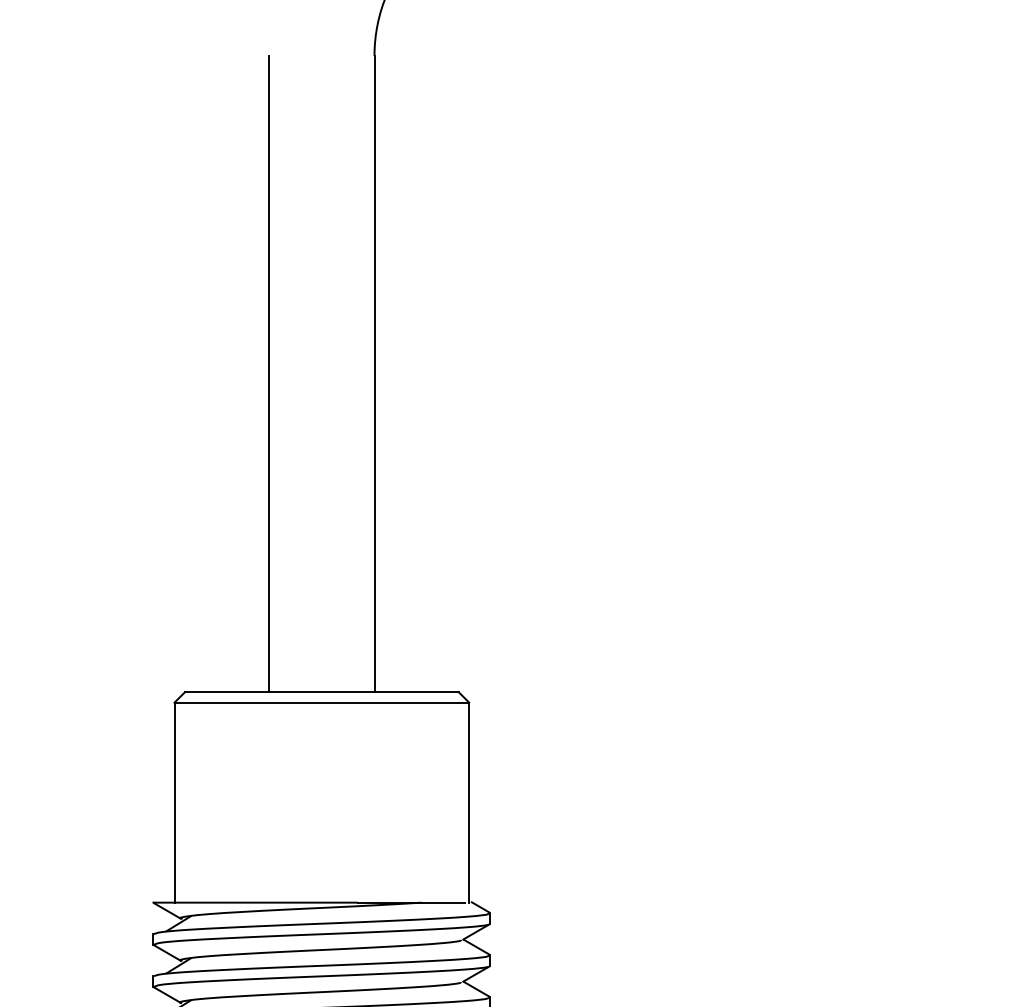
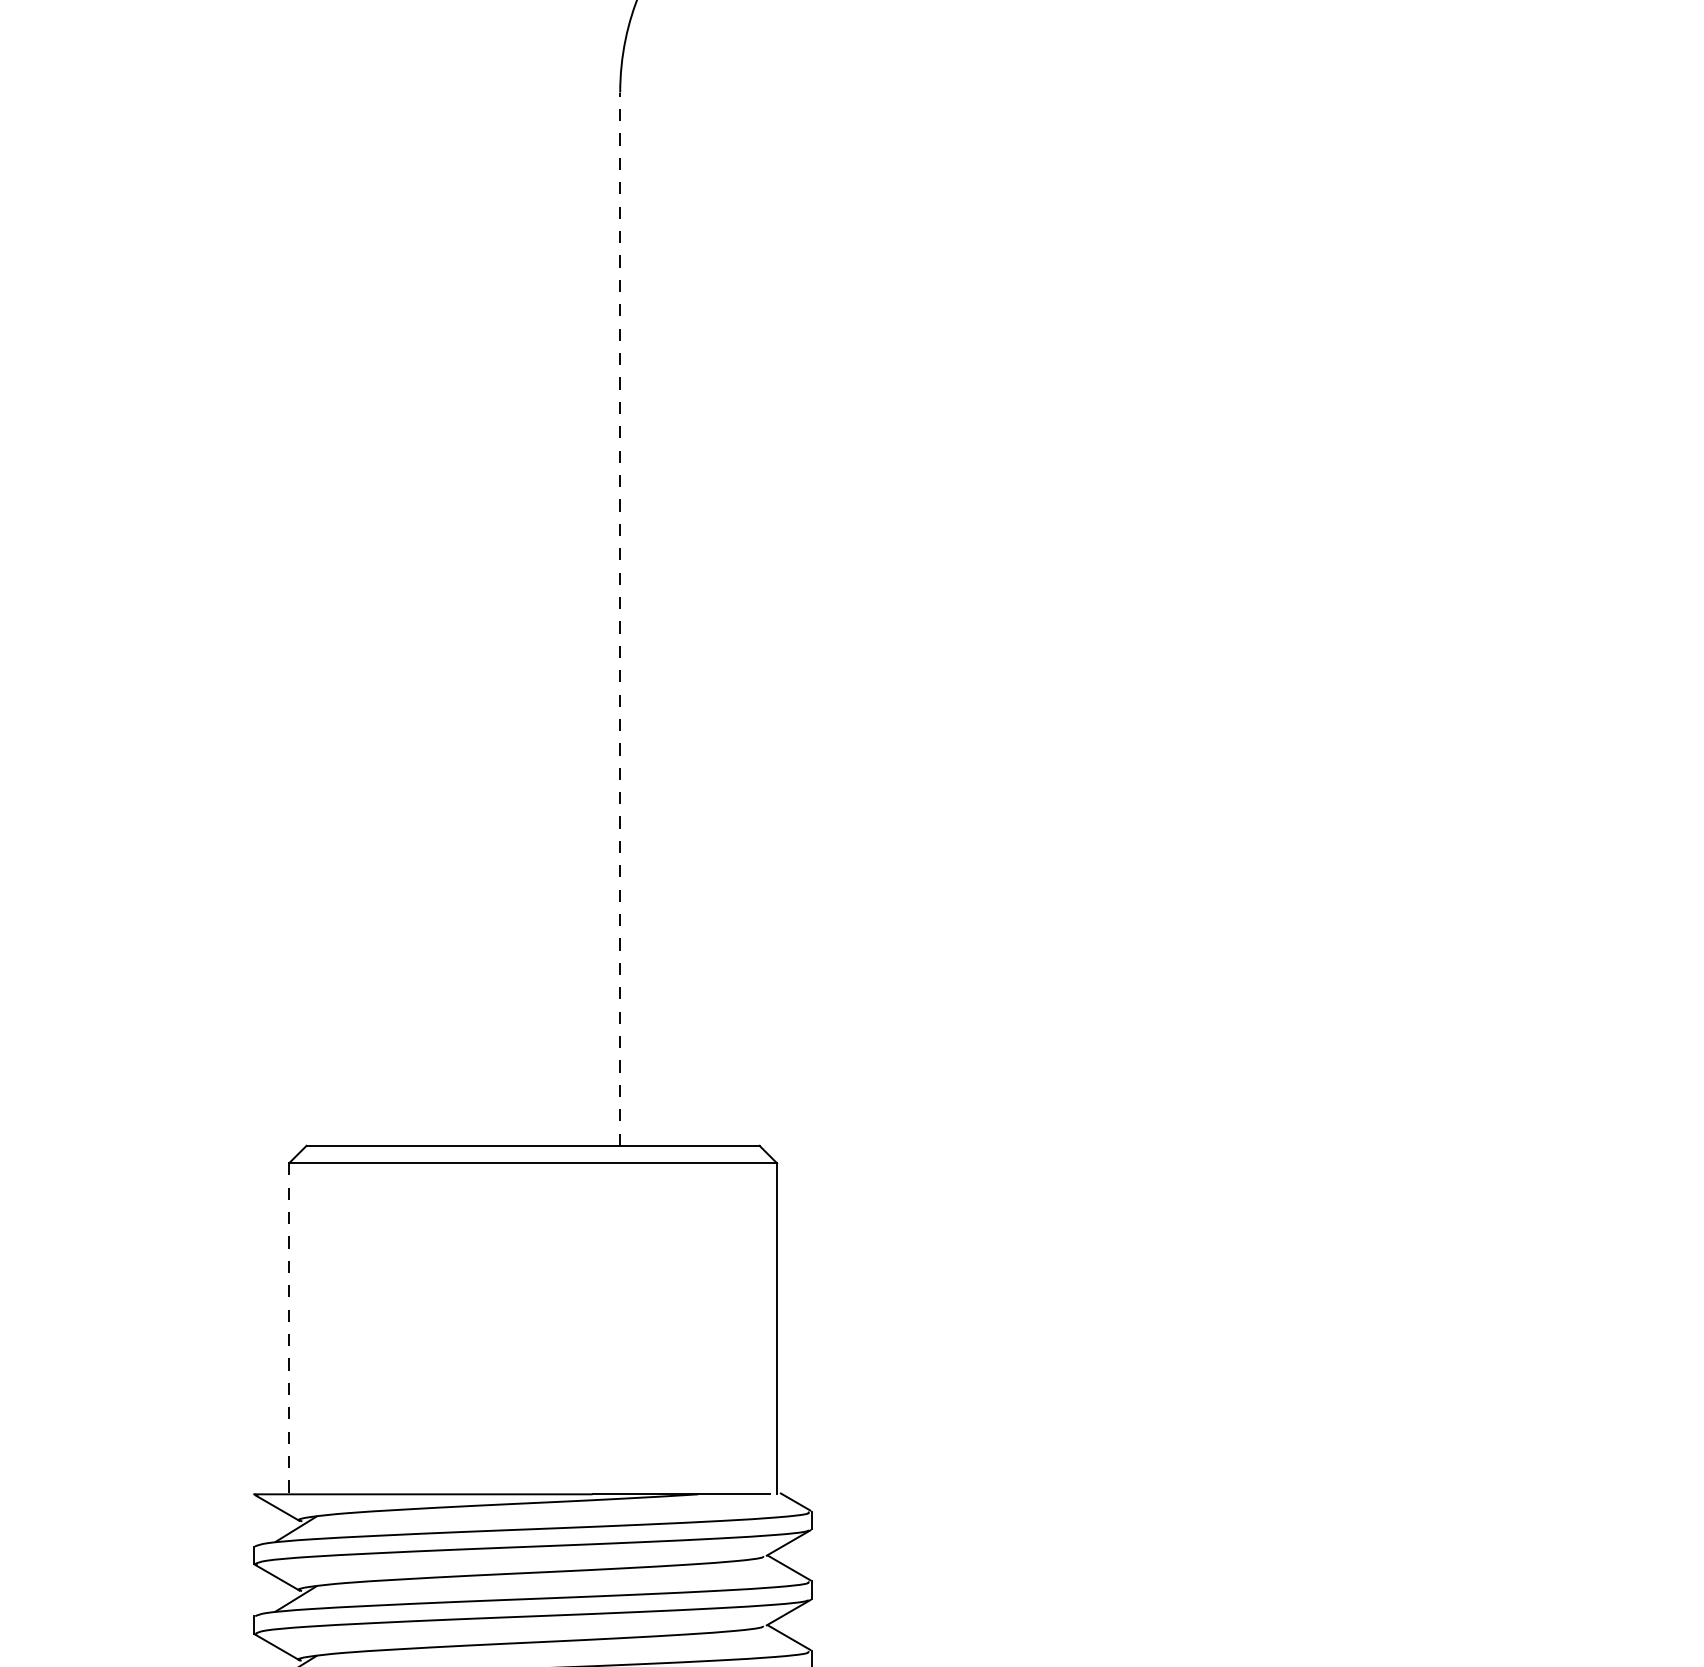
line: (269, 373) -> (446, 618), removed
line: (374, 373) -> (620, 618), solid -> dashed
line: (174, 802) -> (289, 1328), solid -> dashed

